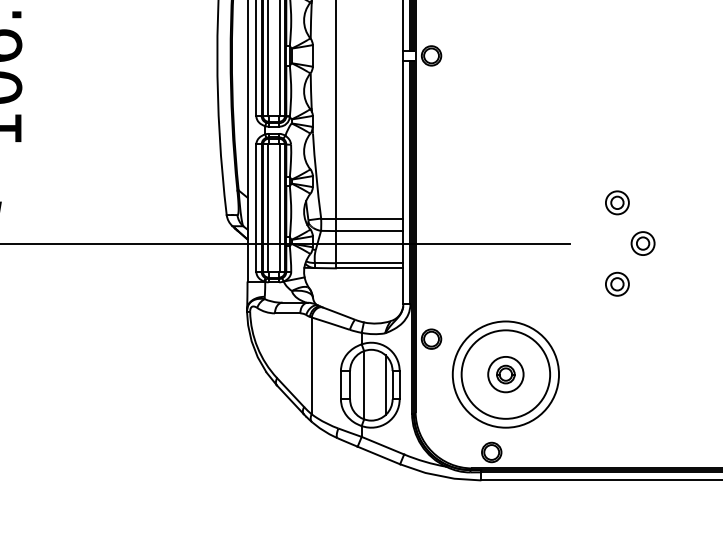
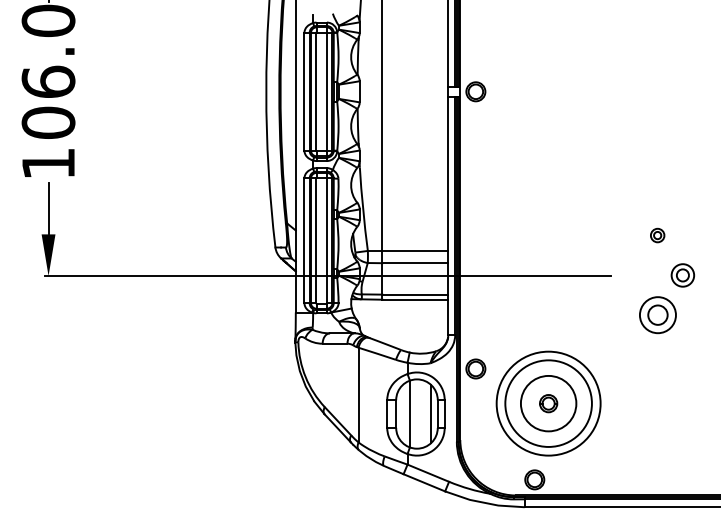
part: (617, 202) -> (657, 235), size x0.6
part: (617, 284) -> (657, 315), size x1.6
circle: (505, 374) -> (548, 403), size x1.6

